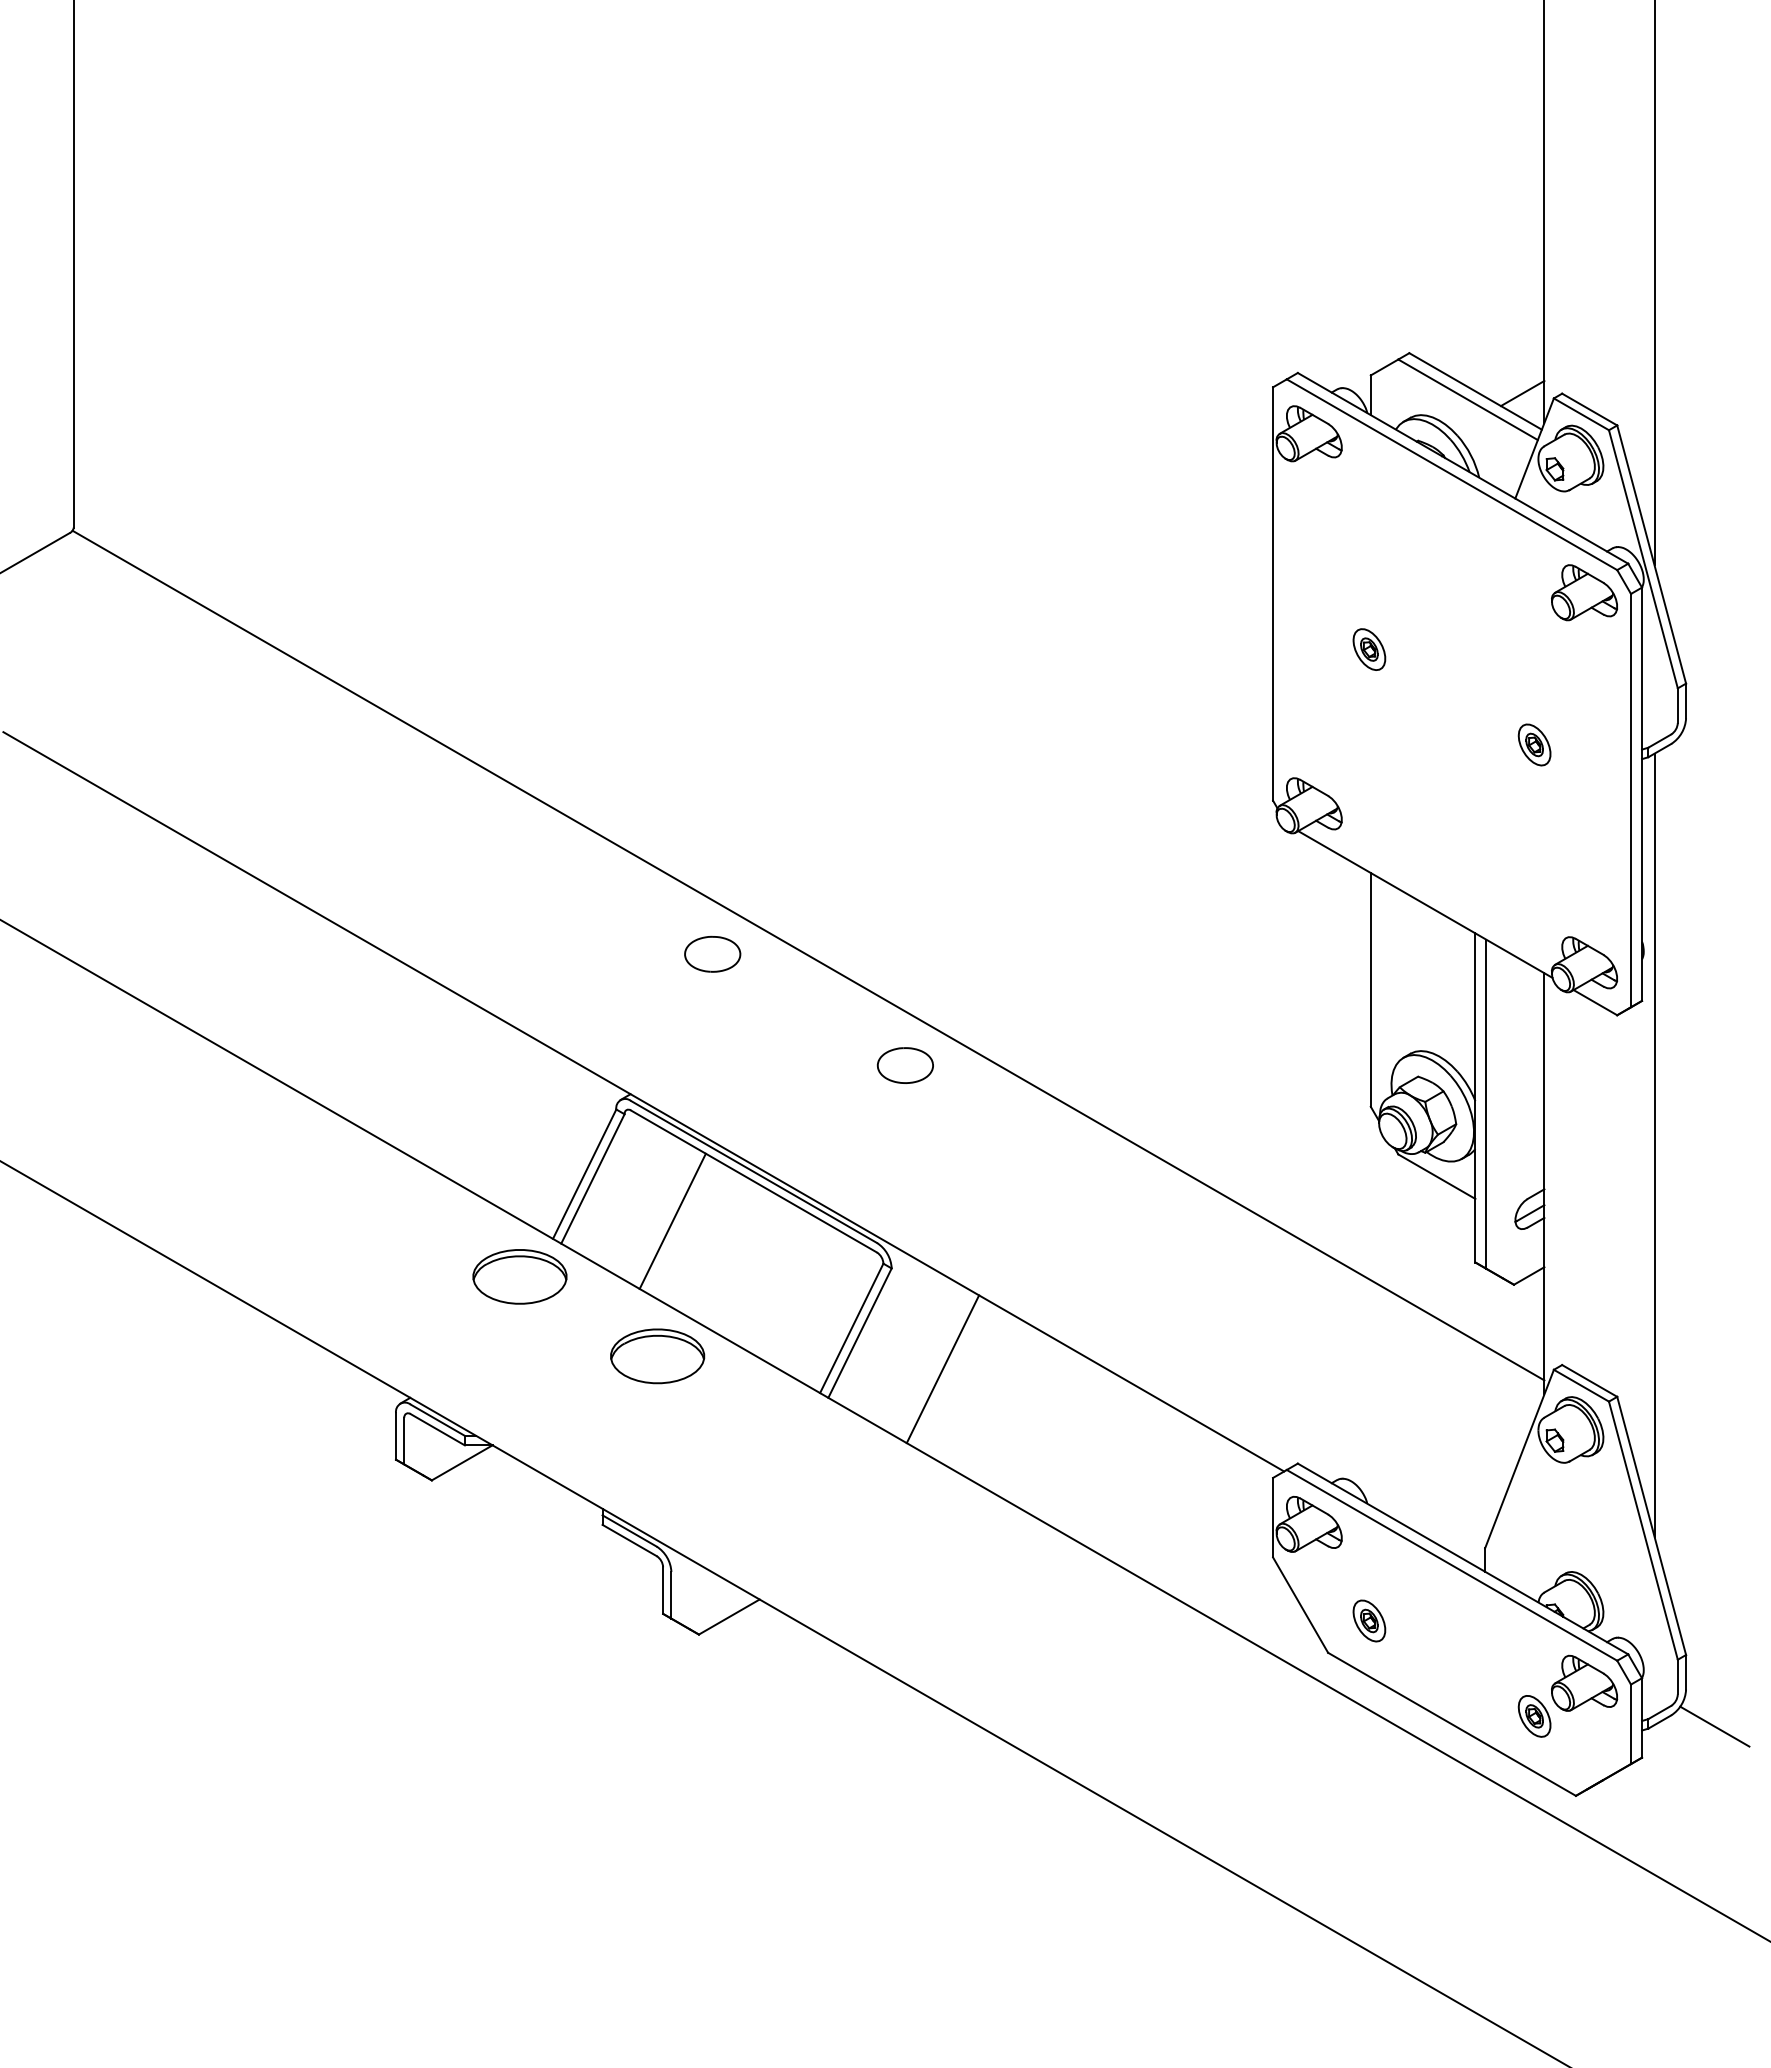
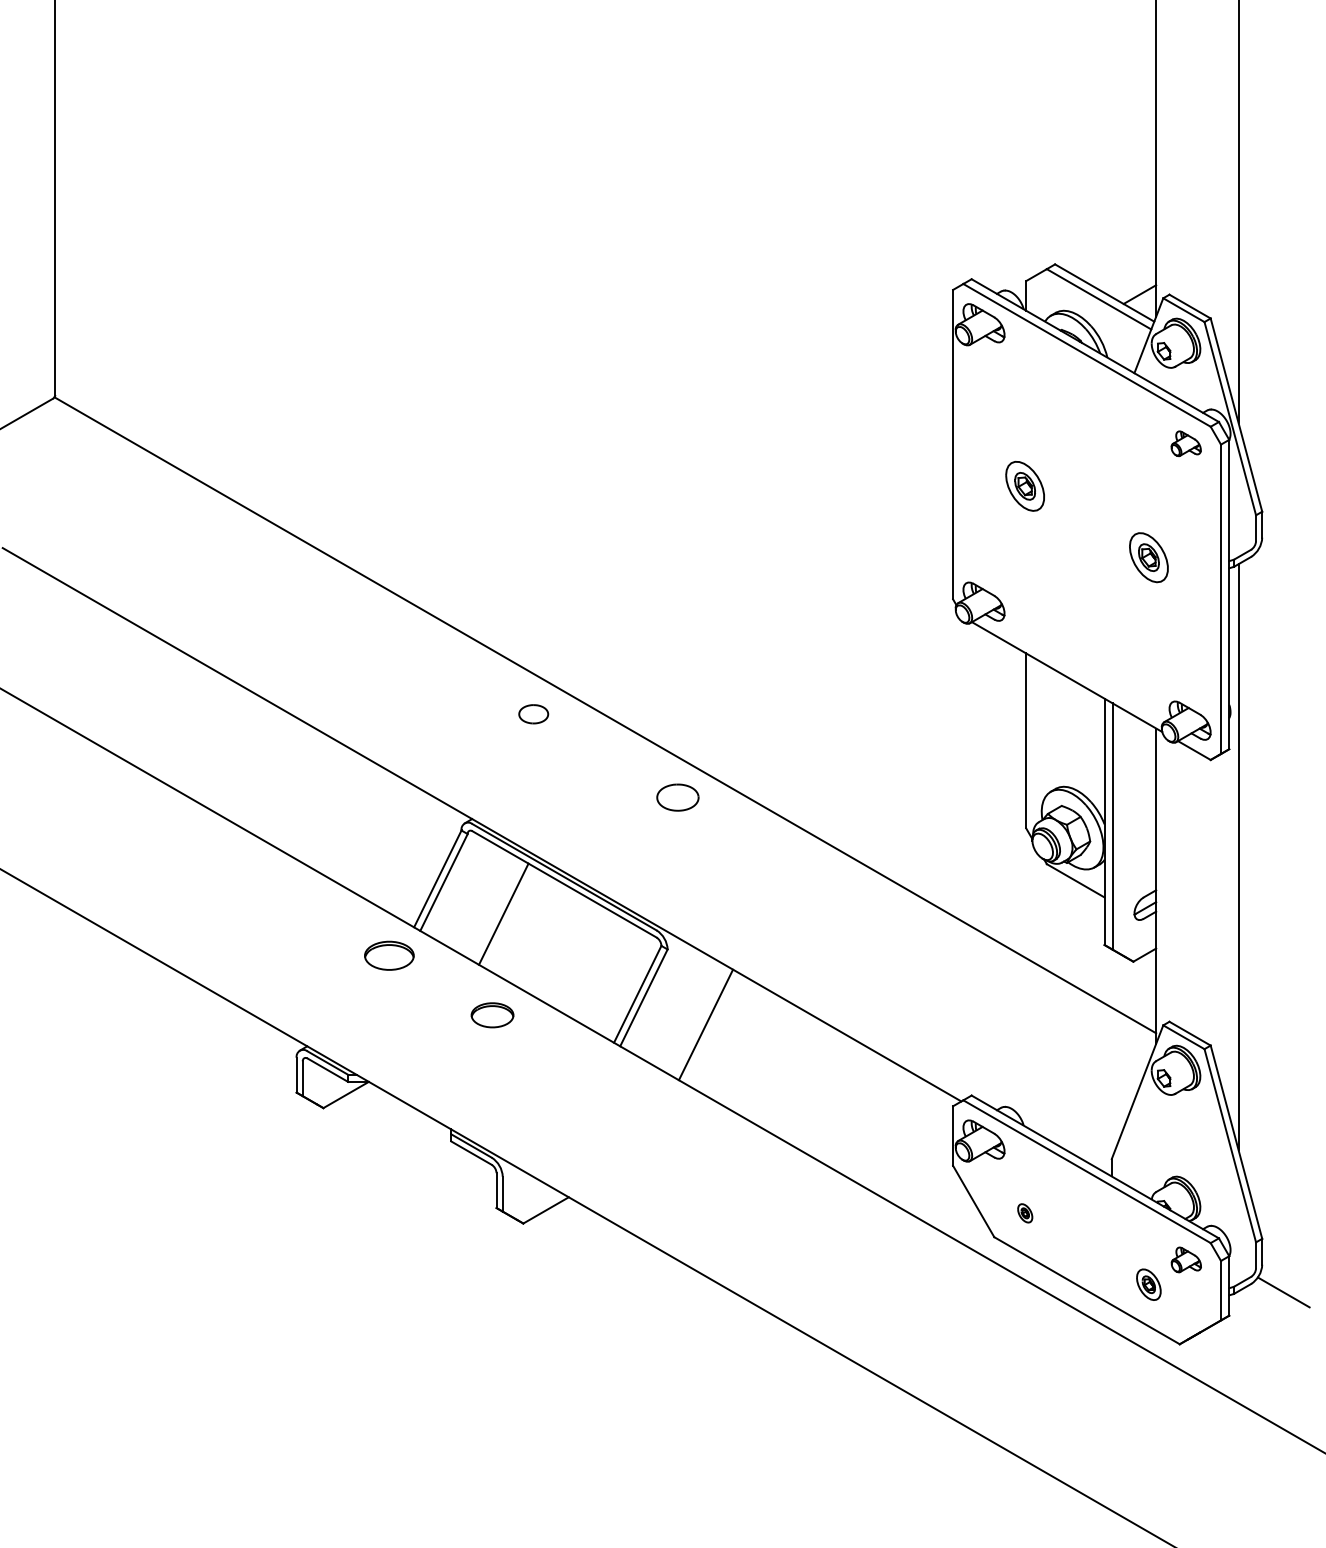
part: (1584, 592) -> (1186, 443), size x0.6
part: (1369, 649) -> (1025, 486), size x1.6
part: (1534, 744) -> (1148, 557), size x1.6
part: (712, 953) -> (533, 713), size x0.7
part: (519, 1276) -> (389, 955), size x0.7
part: (657, 1356) -> (492, 1015), size x0.6
part: (1369, 1620) -> (1025, 1212), size x0.6
part: (1584, 1682) -> (1186, 1259), size x0.6

